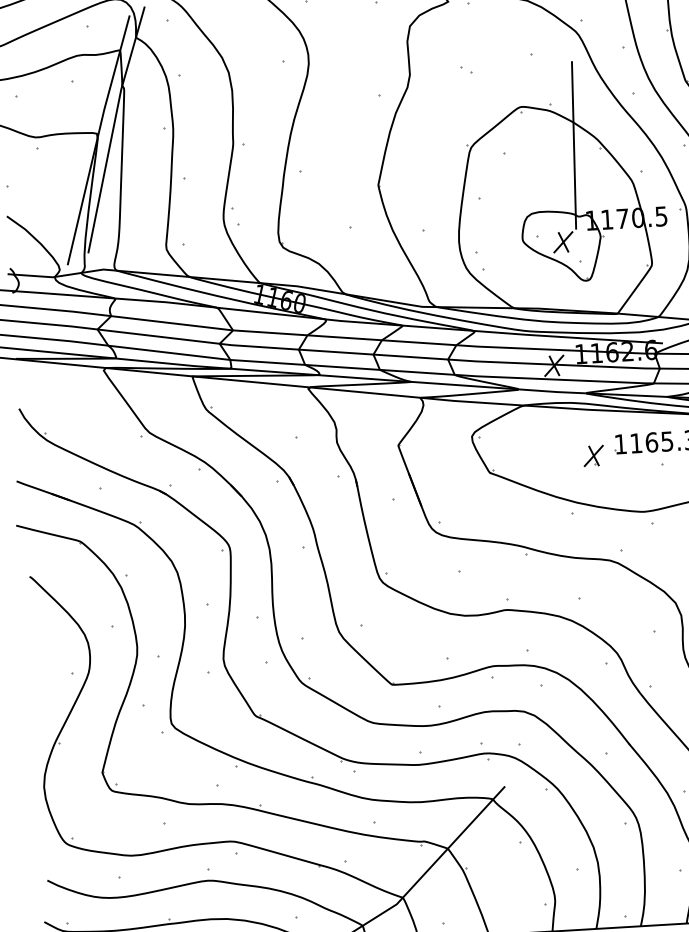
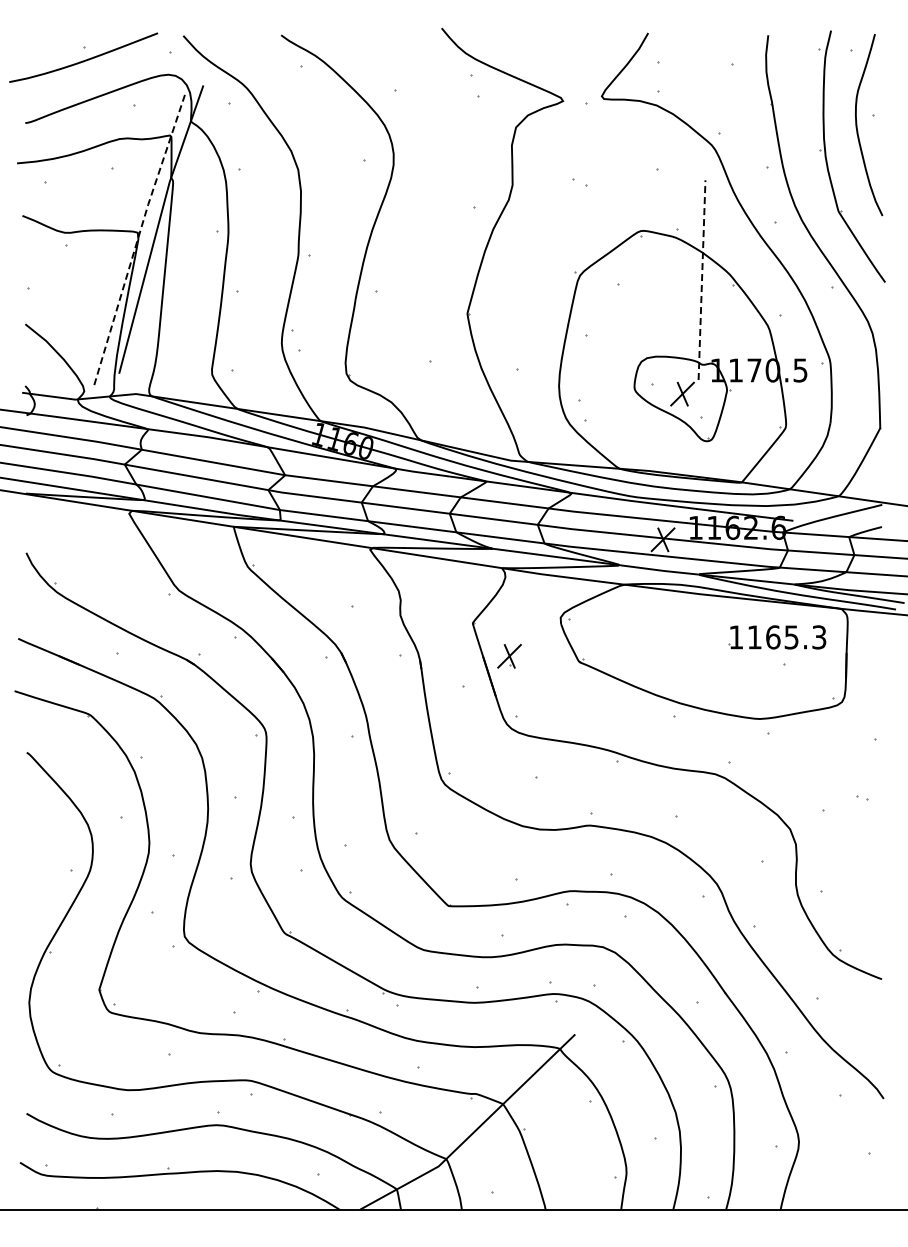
line: (97, 139) -> (137, 239), solid -> dashed
line: (574, 145) -> (702, 280), solid -> dashed
part: (593, 456) -> (509, 656), moved

